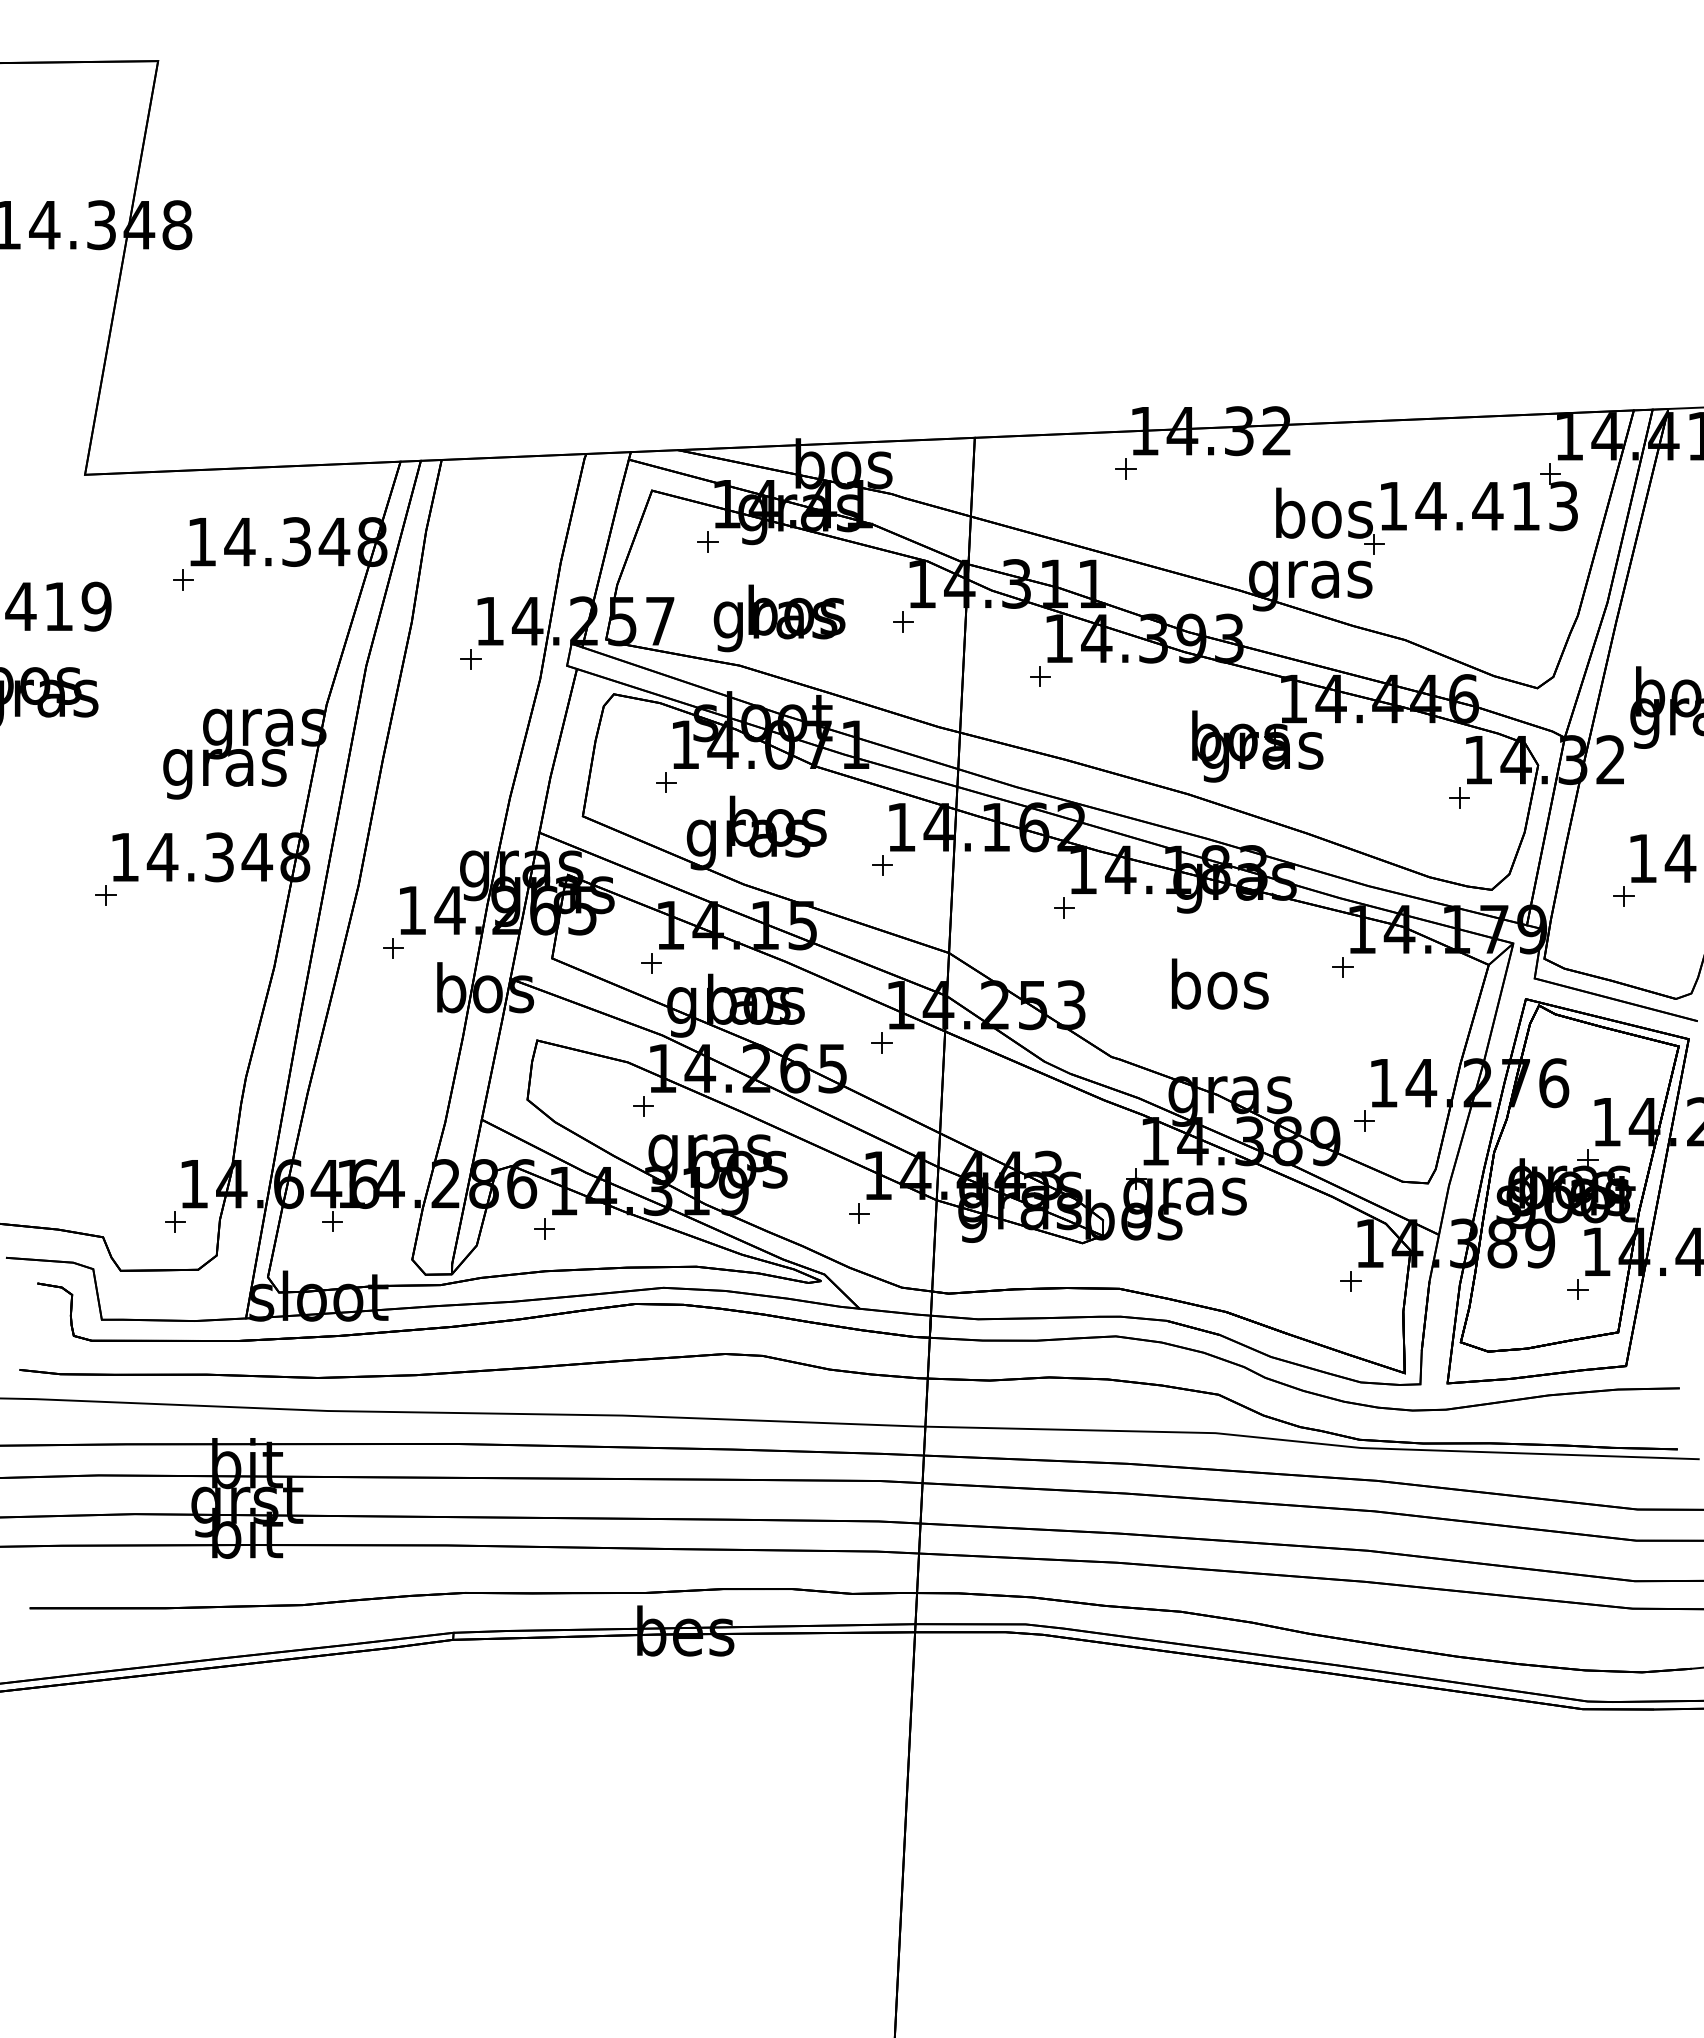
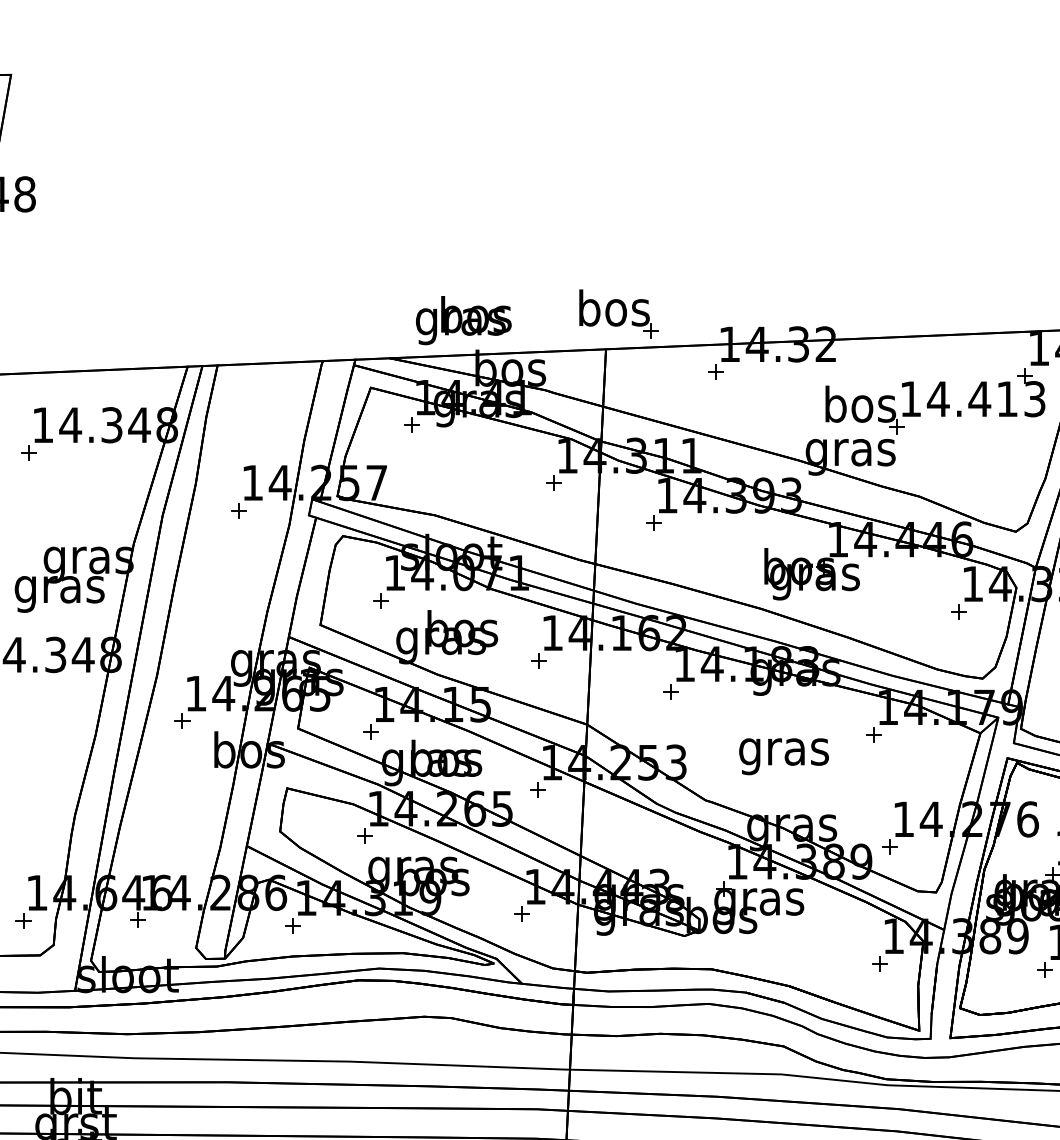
part: (992, 388) -> (618, 313), added
text: (779, 618) -> (463, 320), moved
text: (1218, 990) -> (783, 751), bos -> gras

